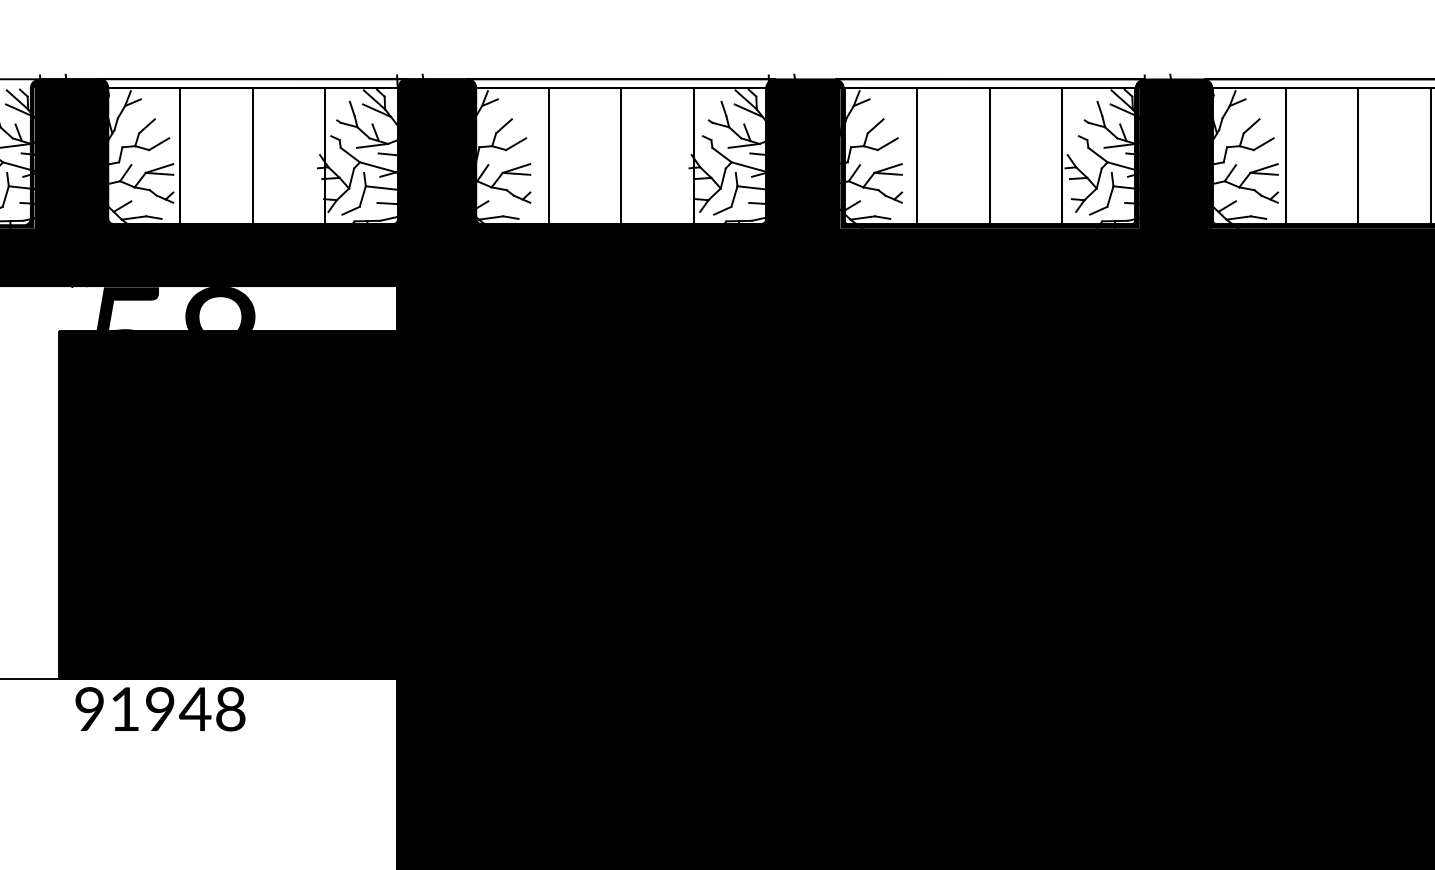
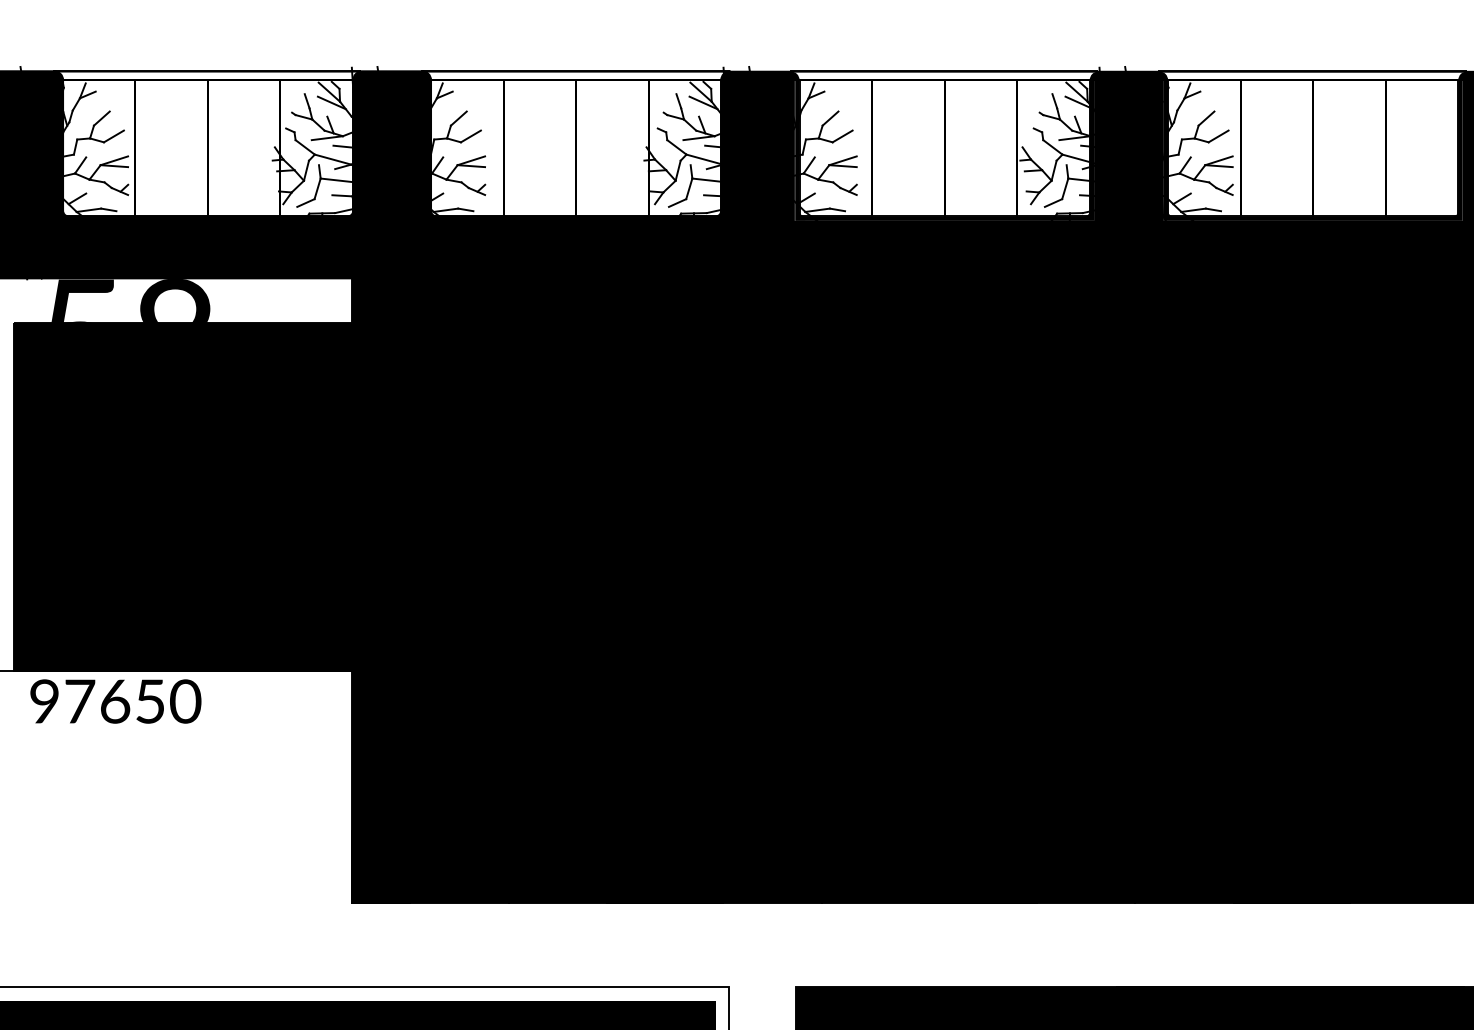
text: (178, 709) -> (133, 701), 91948 -> 97650

